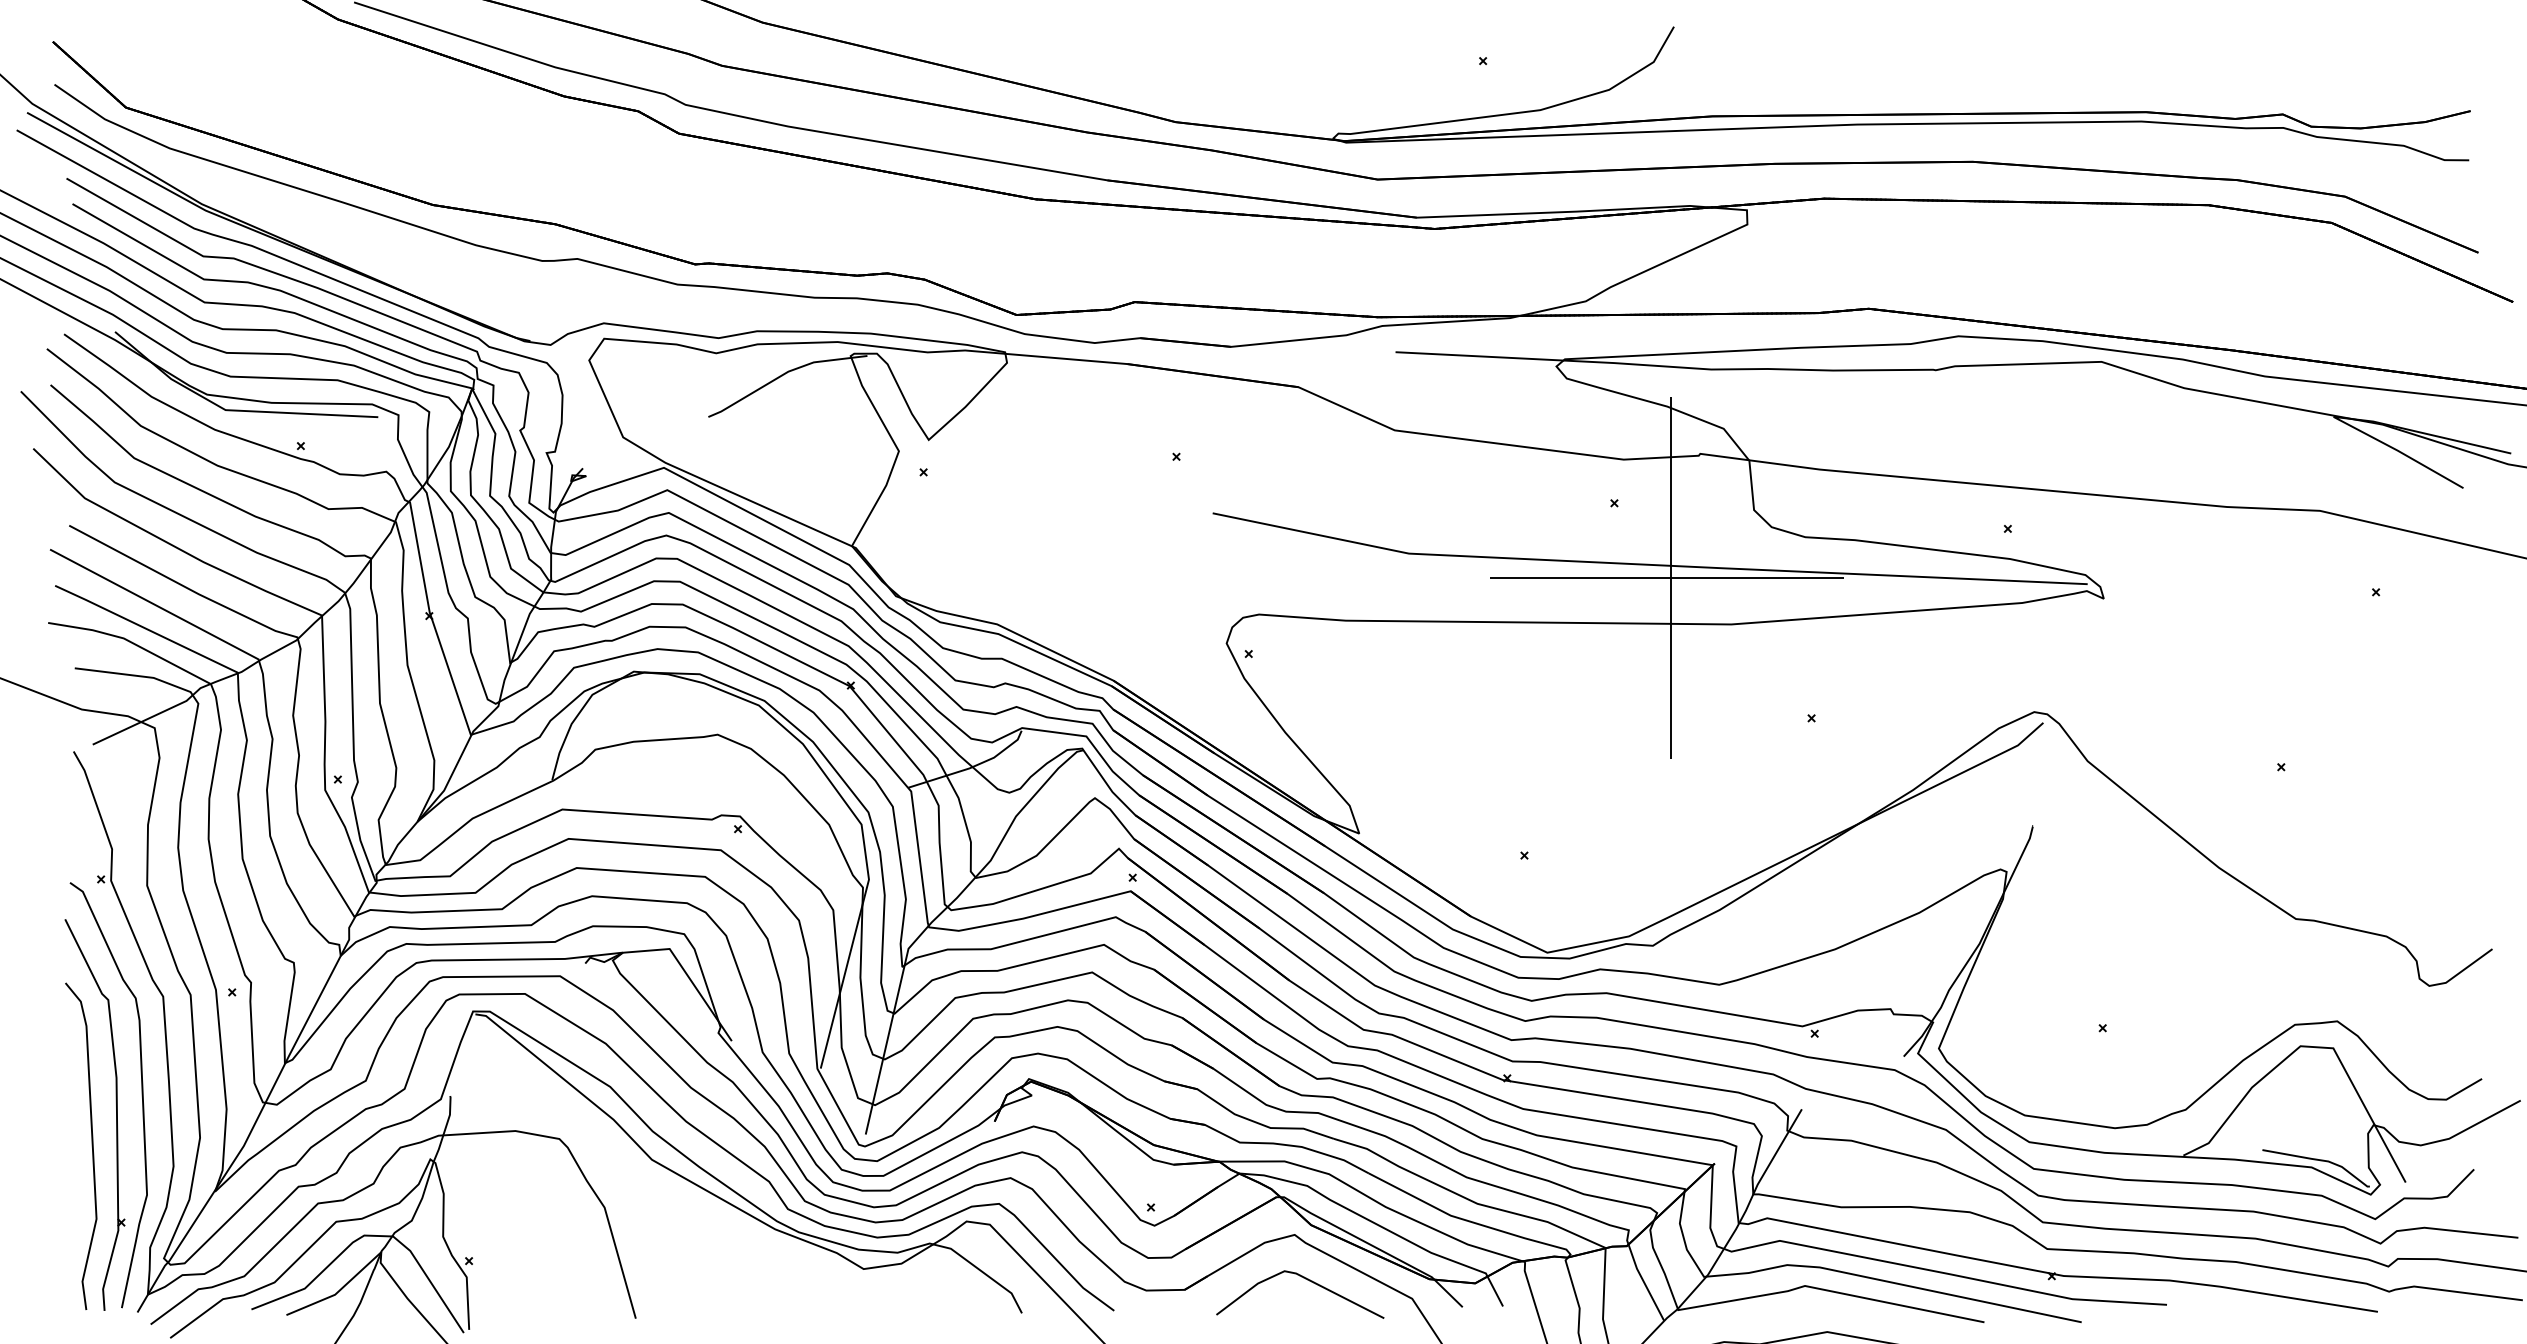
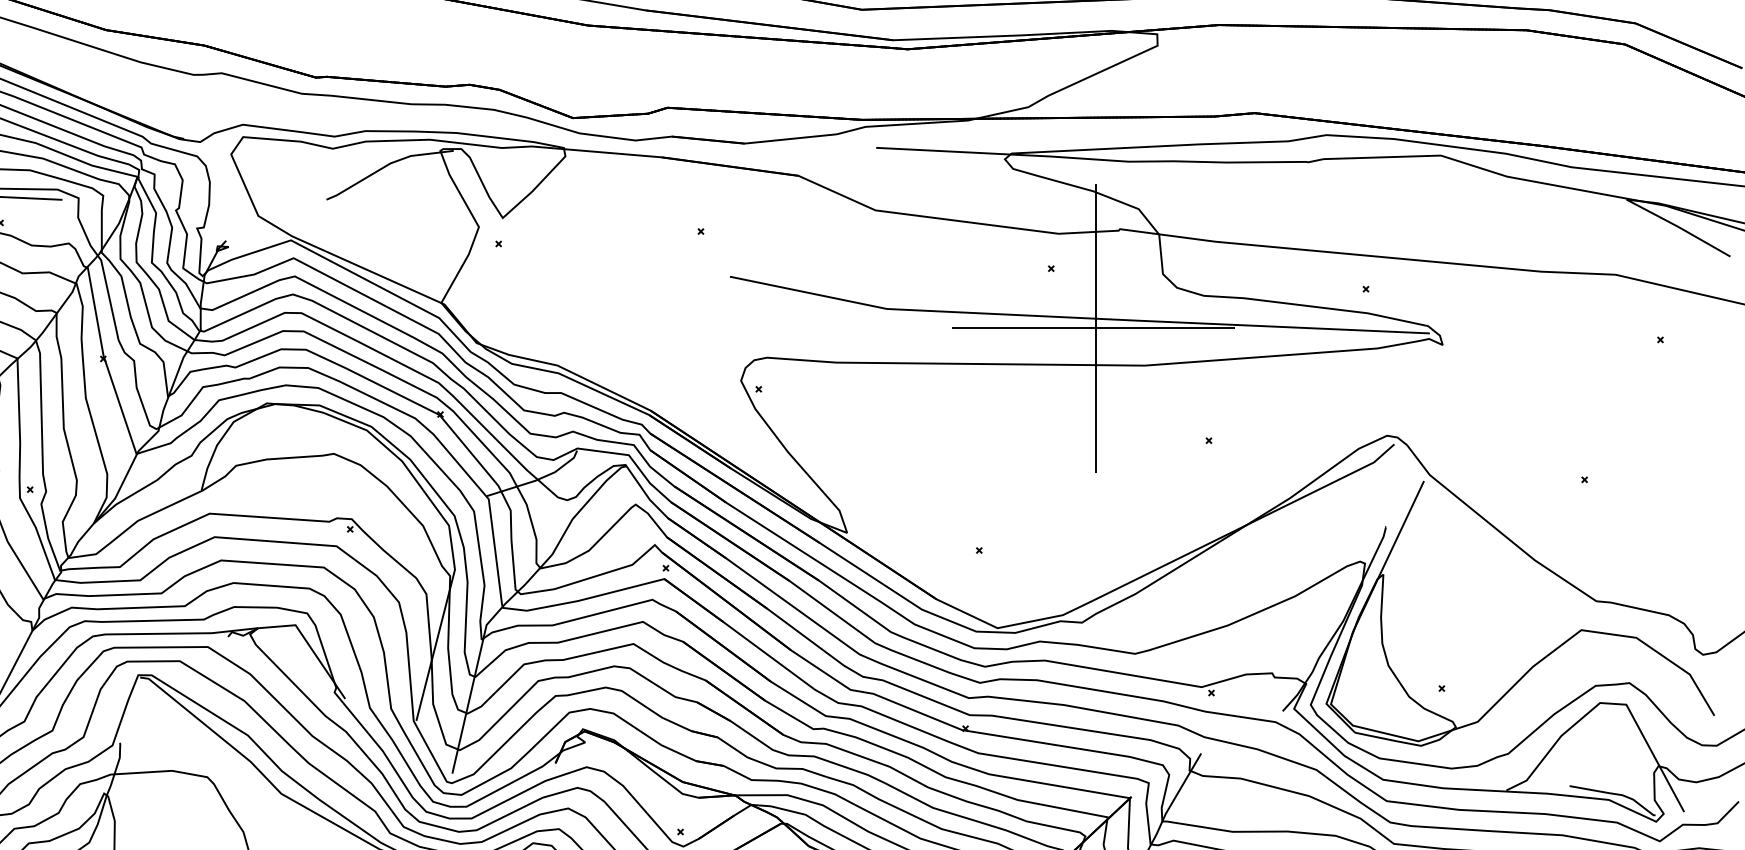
part: (2237, 983) -> (1549, 652), added

